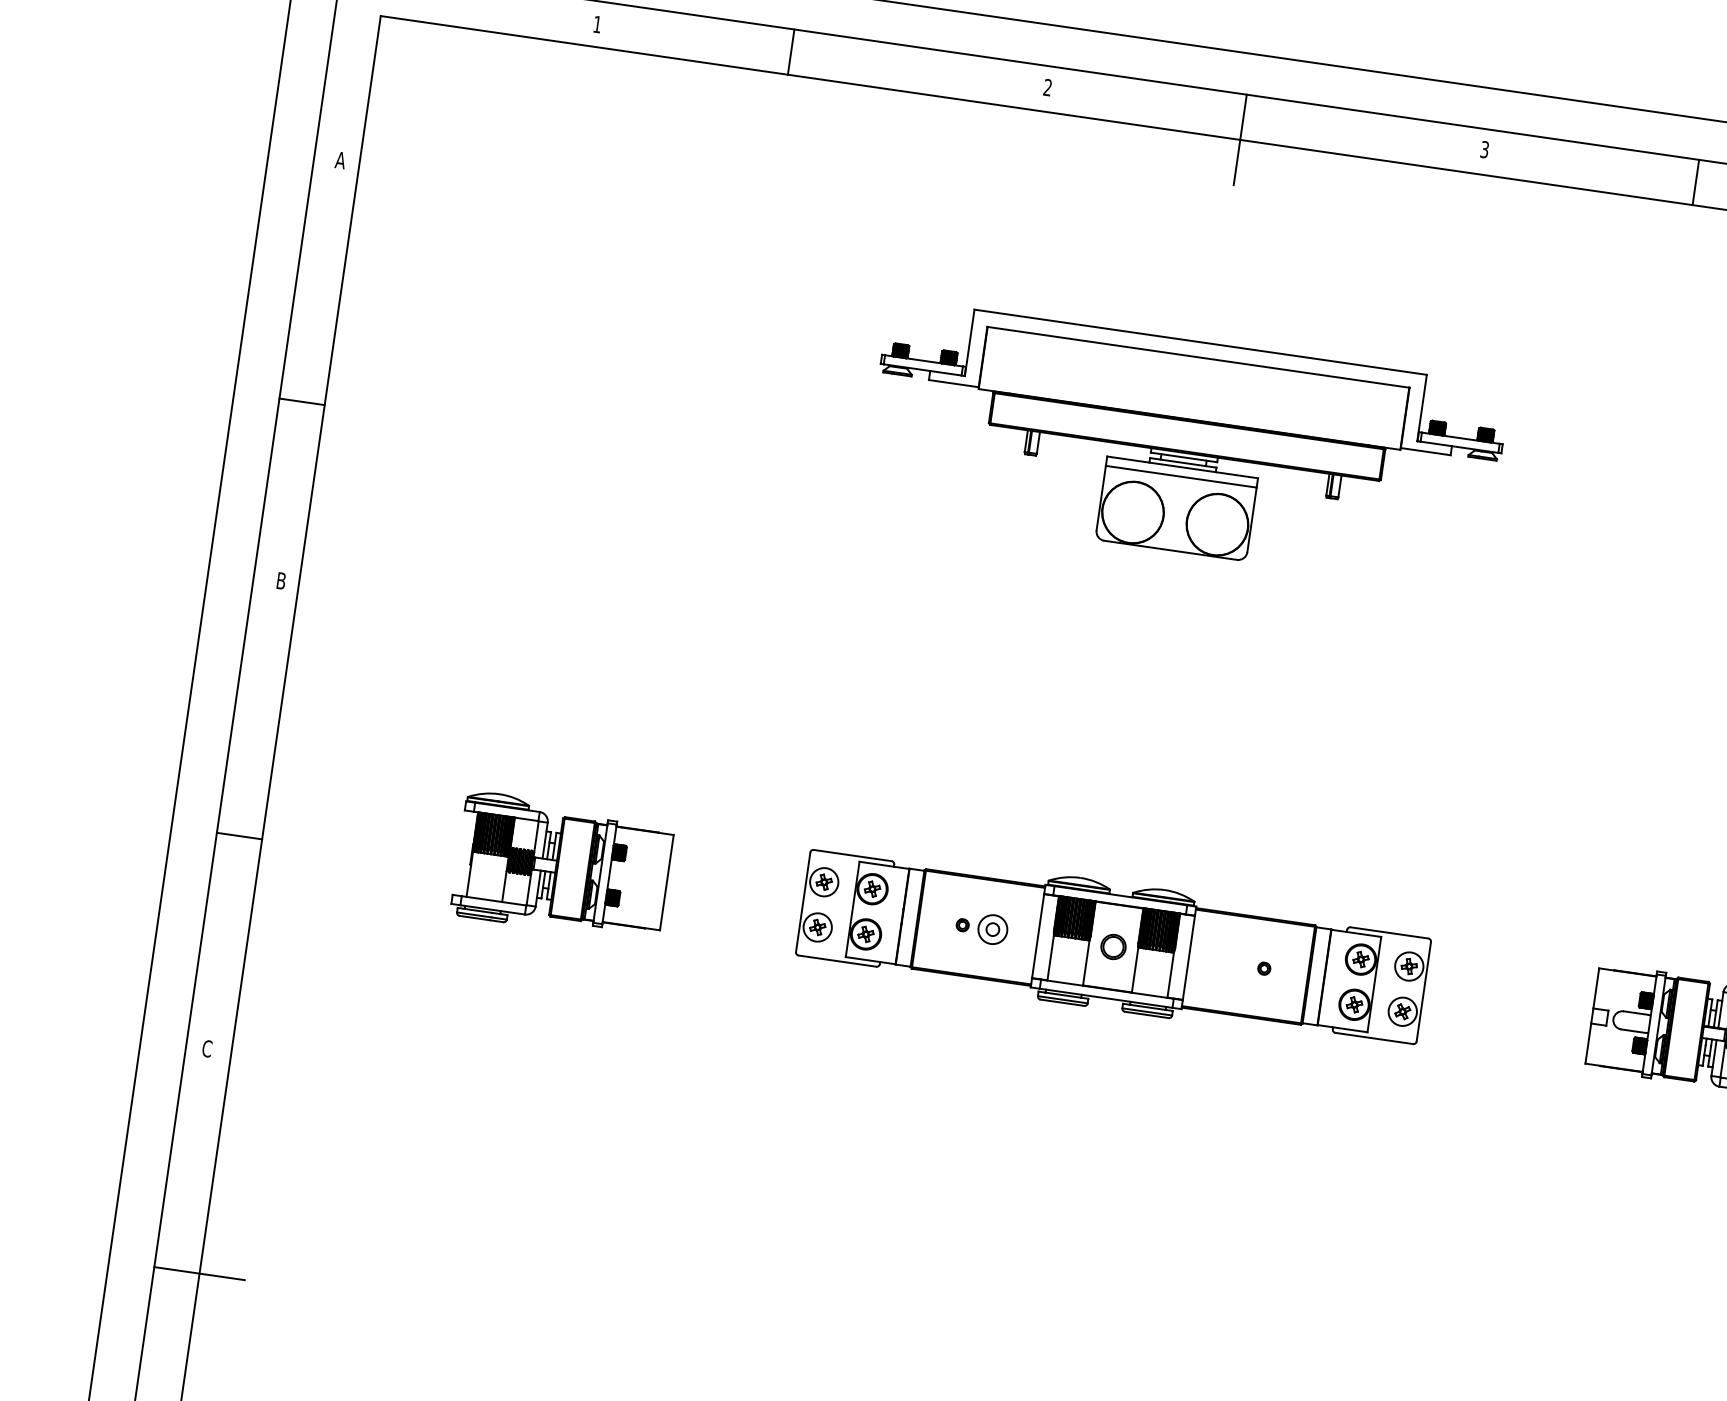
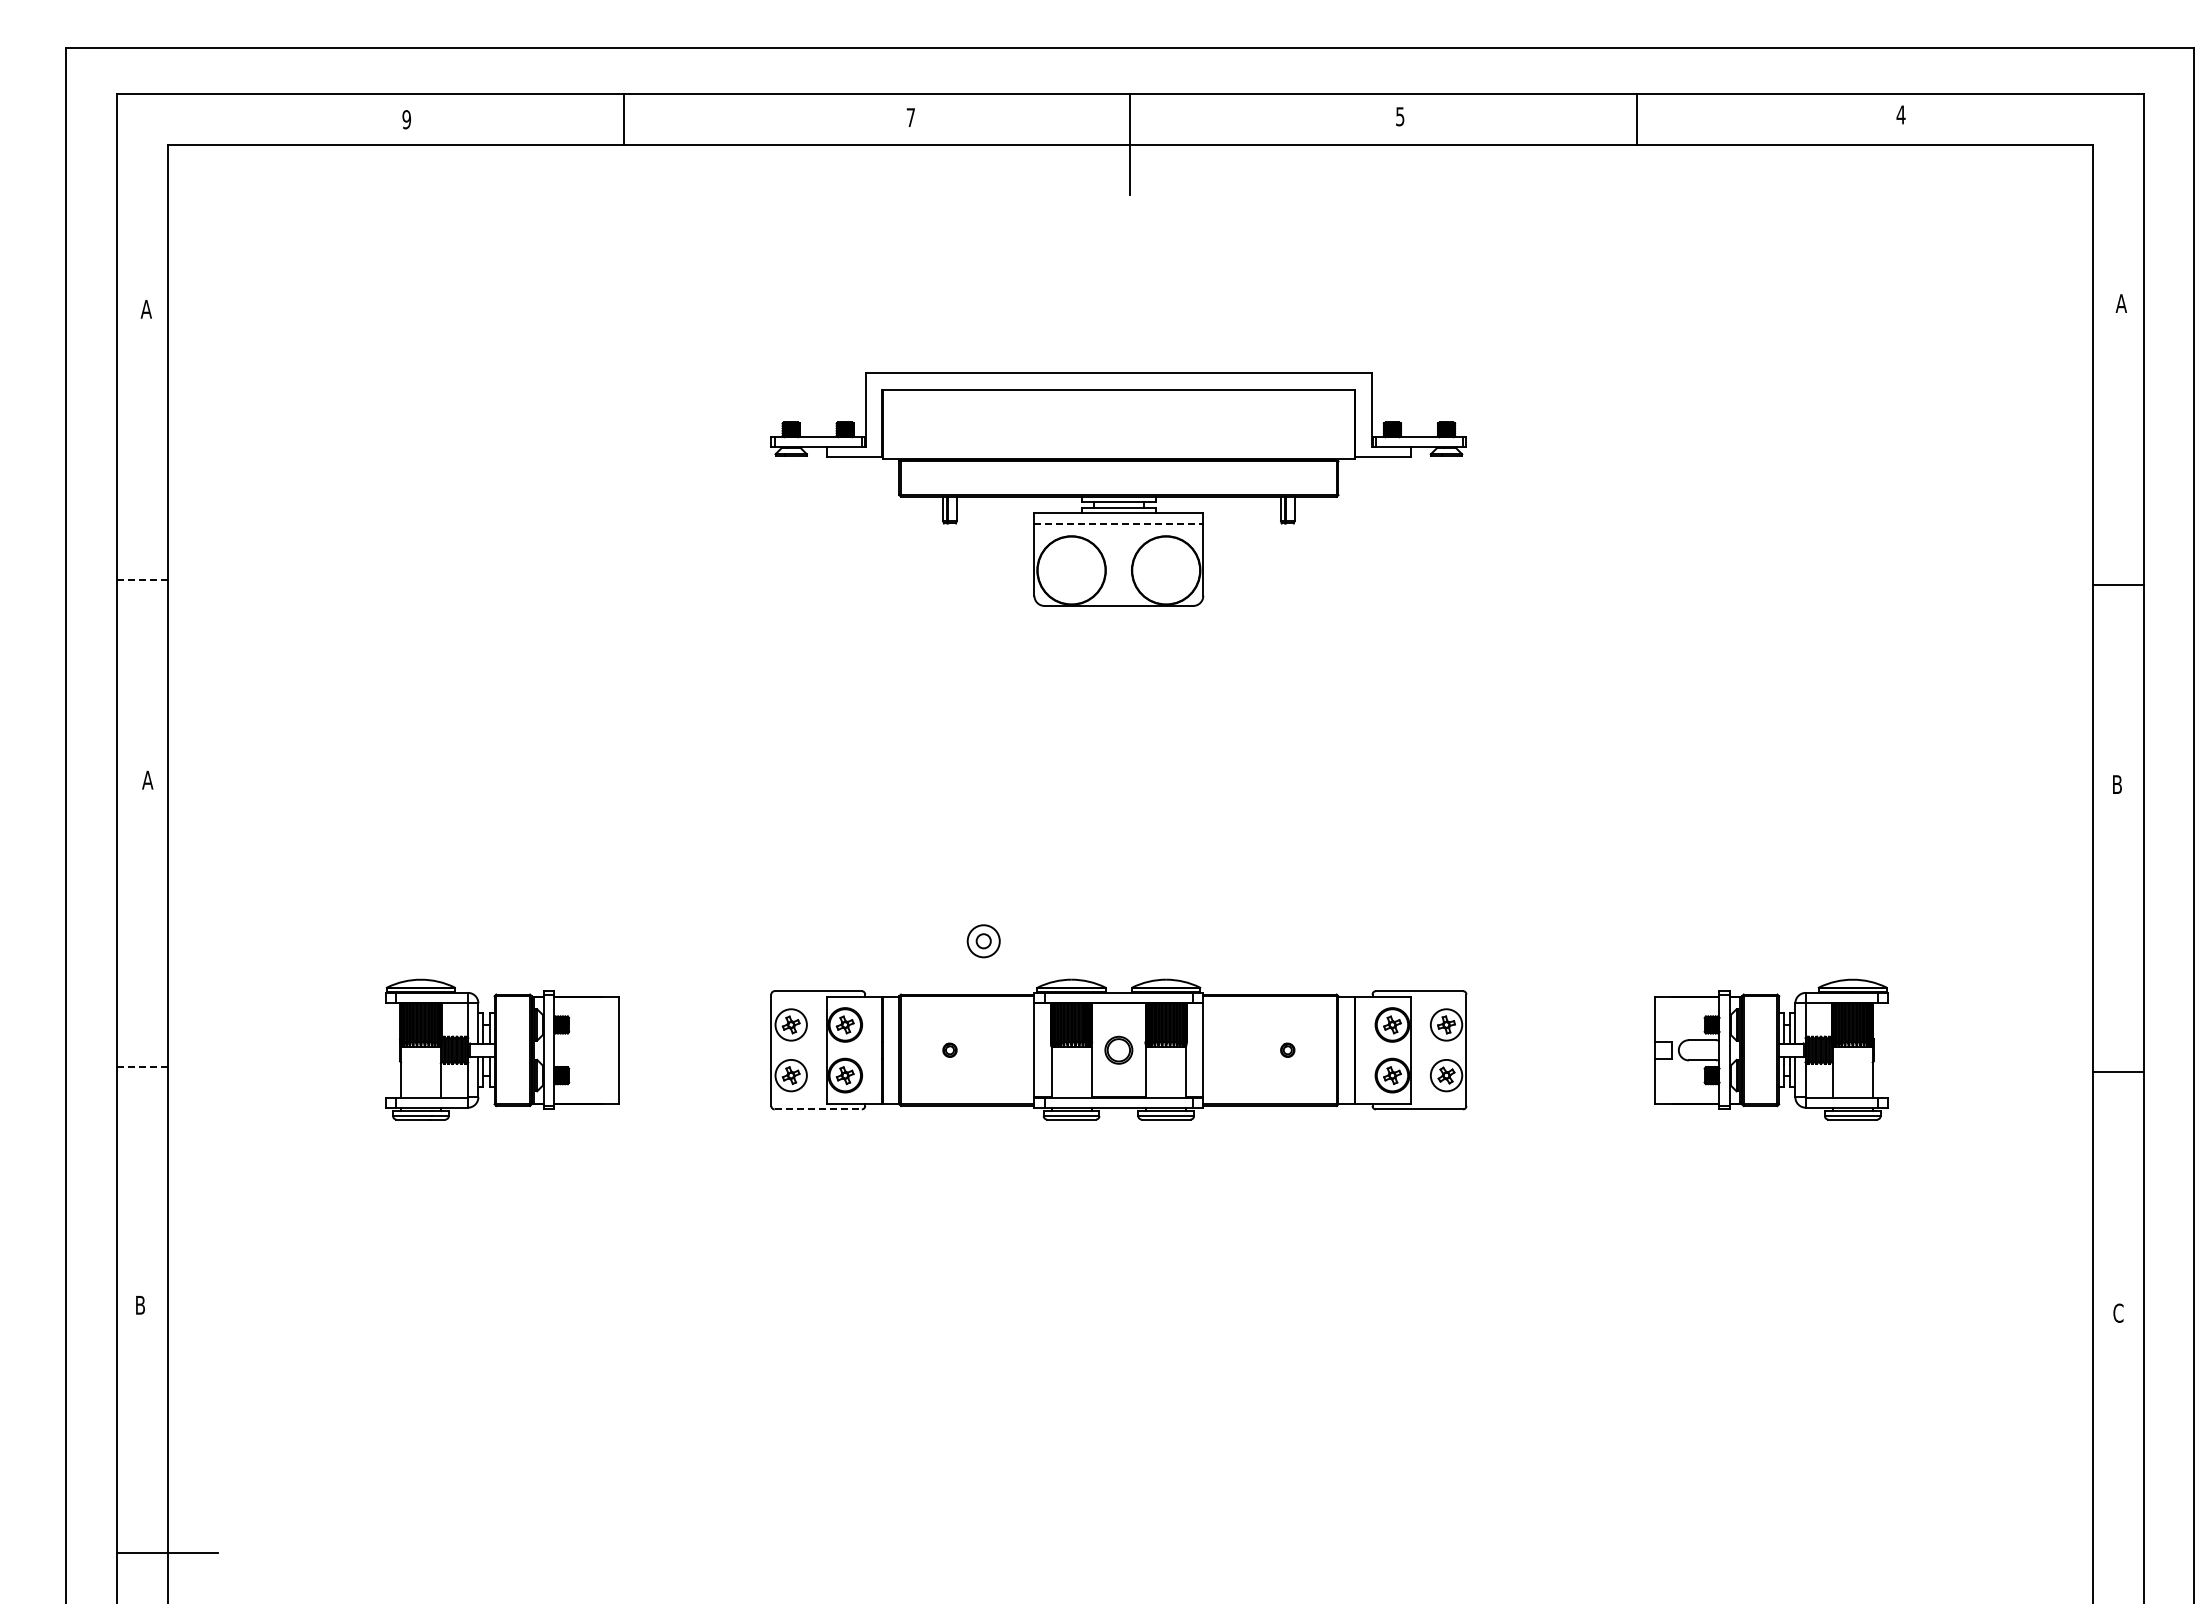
text: (597, 24) -> (406, 119), 1 -> 9
text: (1047, 87) -> (910, 117), 2 -> 7
text: (1485, 149) -> (1400, 116), 3 -> 5
line: (301, 401) -> (141, 580), solid -> dashed
line: (1181, 476) -> (1119, 523), solid -> dashed
text: (281, 580) -> (147, 779), B -> A
line: (238, 835) -> (141, 1066), solid -> dashed
part: (992, 929) -> (983, 941), moved
line: (837, 961) -> (818, 1109), solid -> dashed
text: (207, 1048) -> (140, 1304), C -> B

